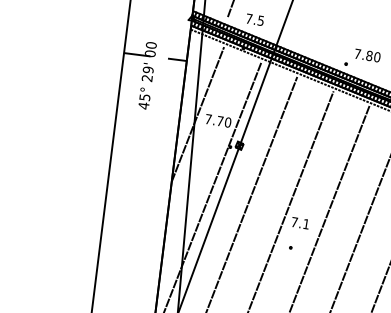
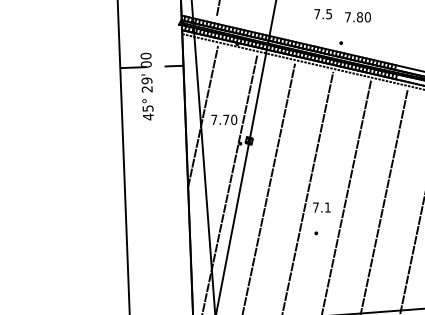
text: (254, 20) -> (322, 14), moved
text: (367, 55) -> (357, 17), moved

